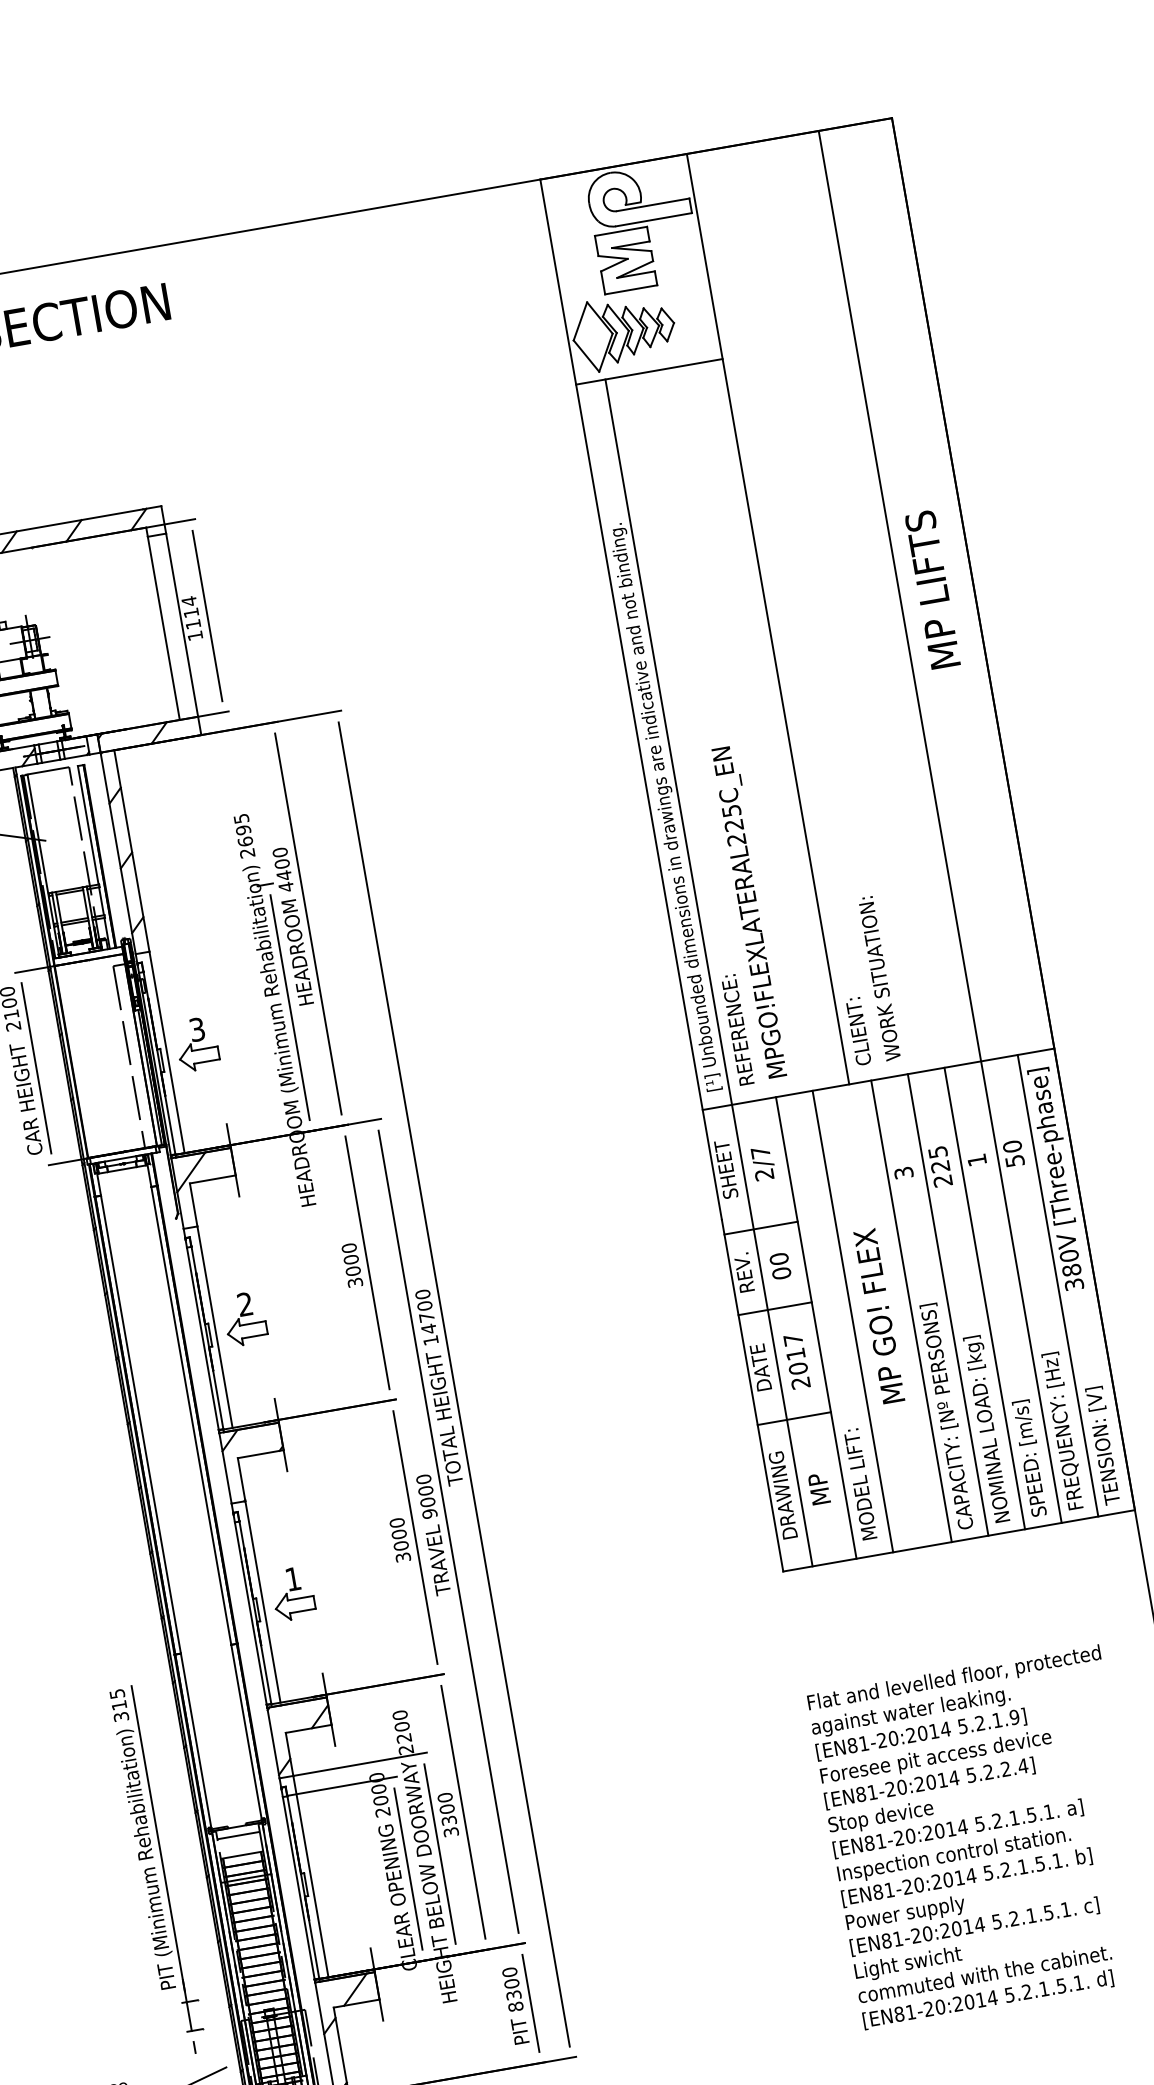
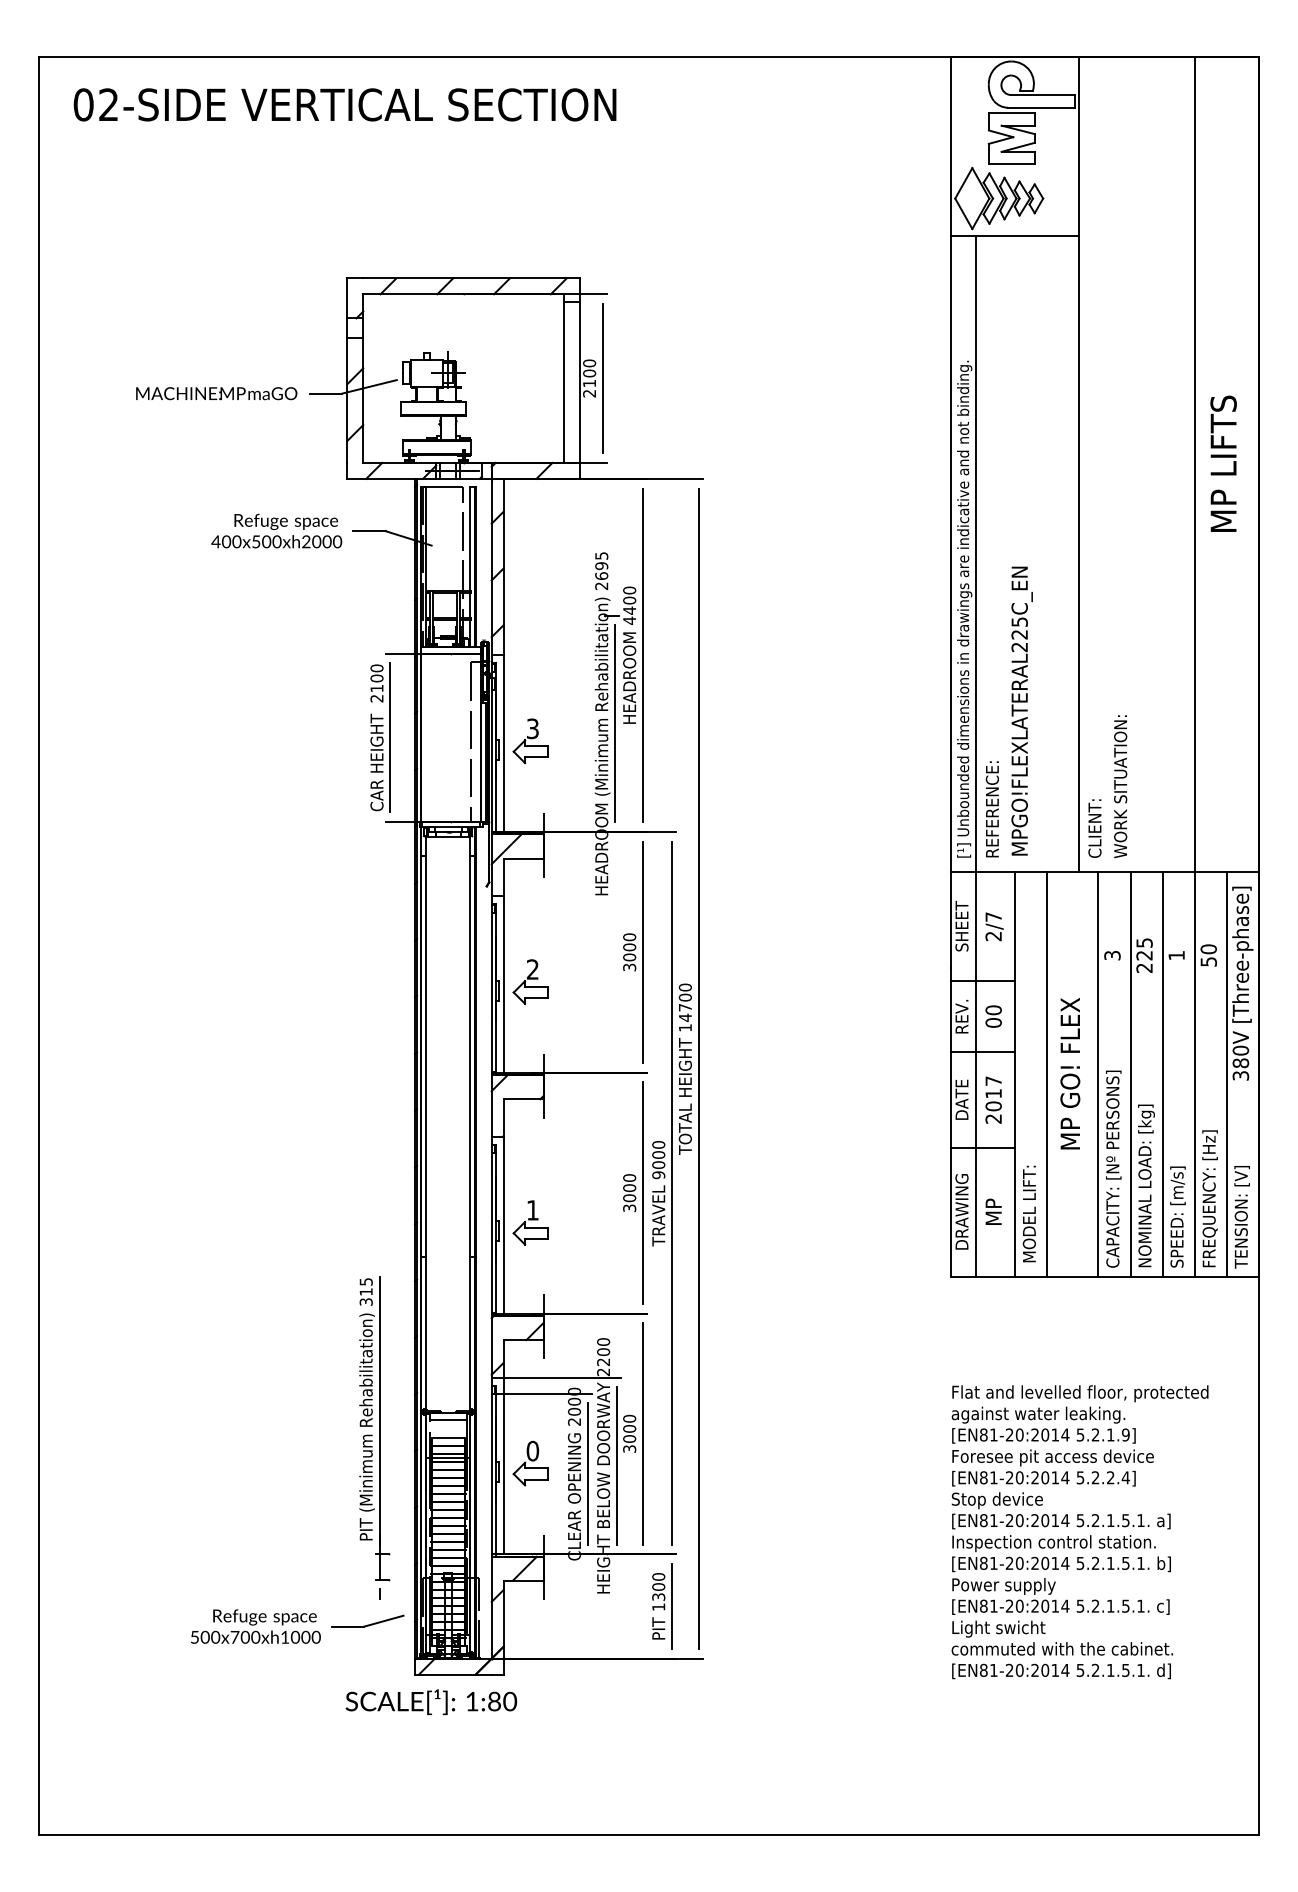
text: (192, 618) -> (589, 378), 1114 -> 2100
text: (448, 1820) -> (629, 1438), 3300 -> 3000
part: (340, 1868) -> (530, 1463), added
text: (515, 2007) -> (658, 1607), 8300 -> 1300

